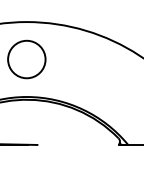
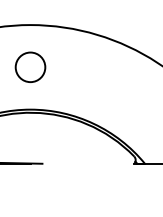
circle: (26, 59) -> (30, 67), size x0.7

